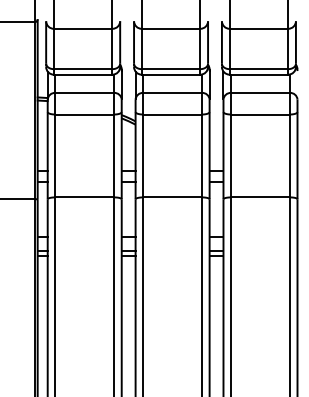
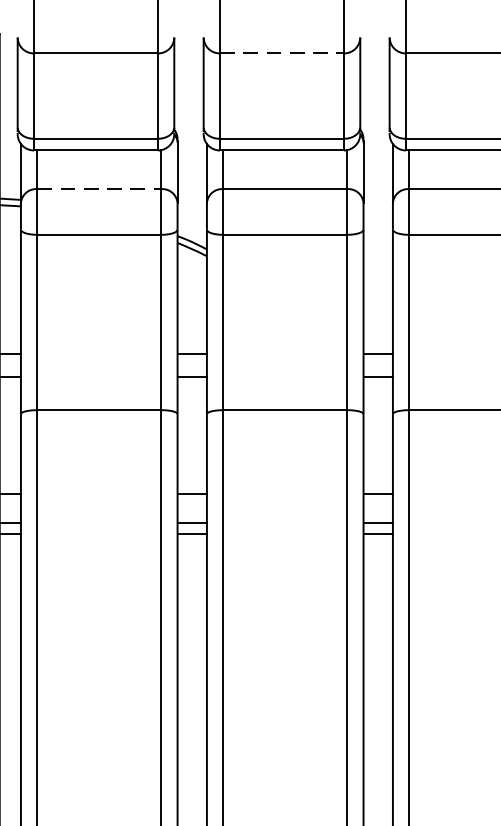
line: (171, 28) -> (282, 52), solid -> dashed
line: (85, 92) -> (100, 188), solid -> dashed

